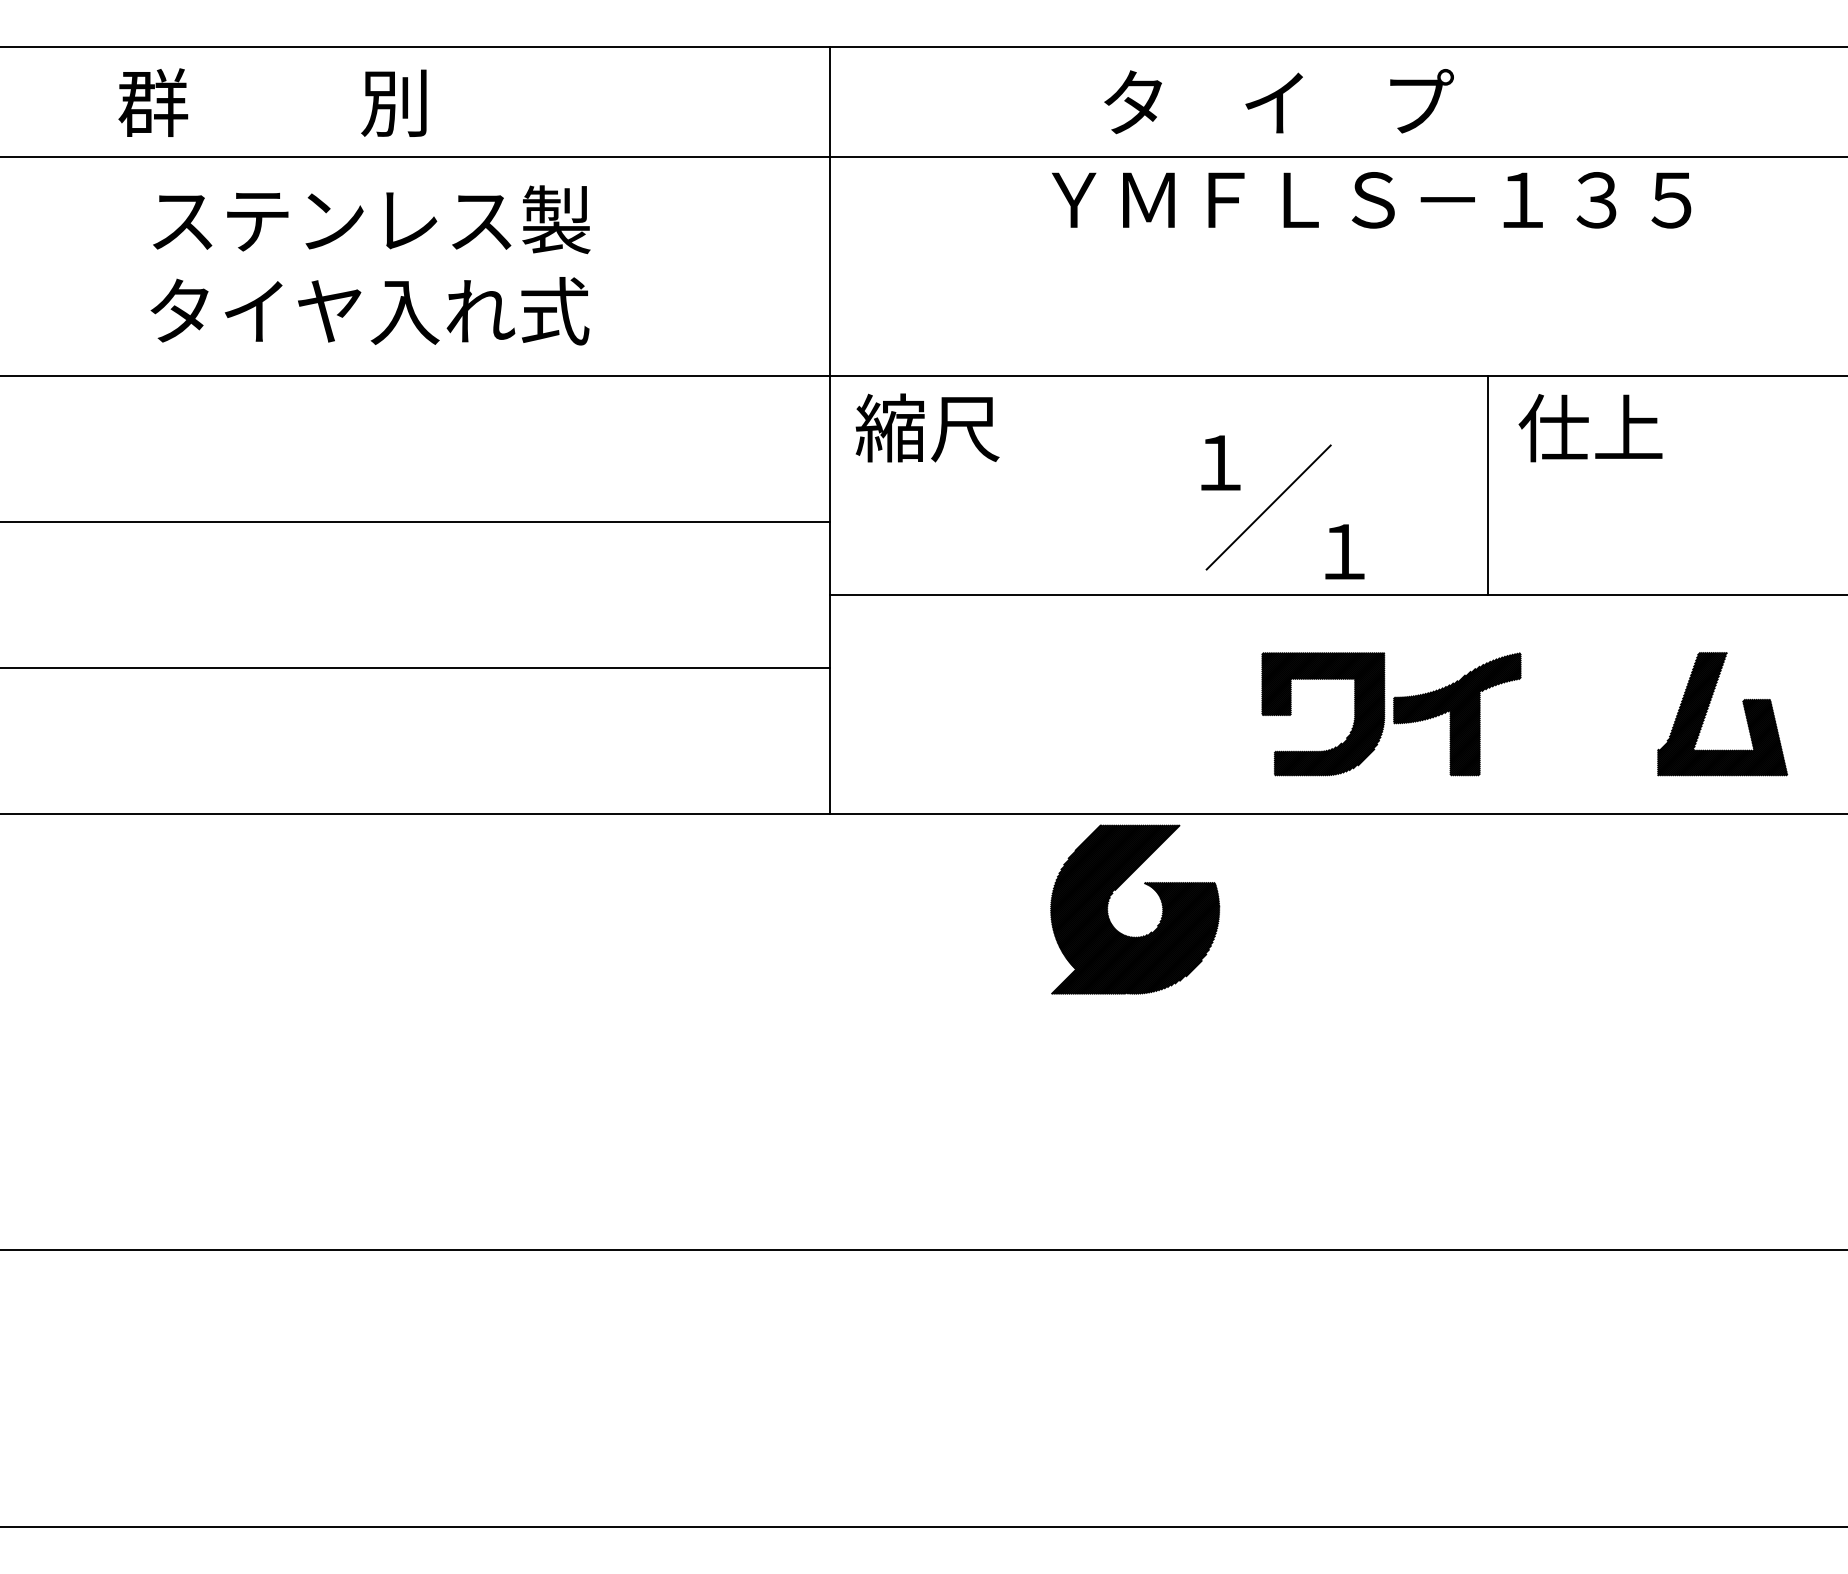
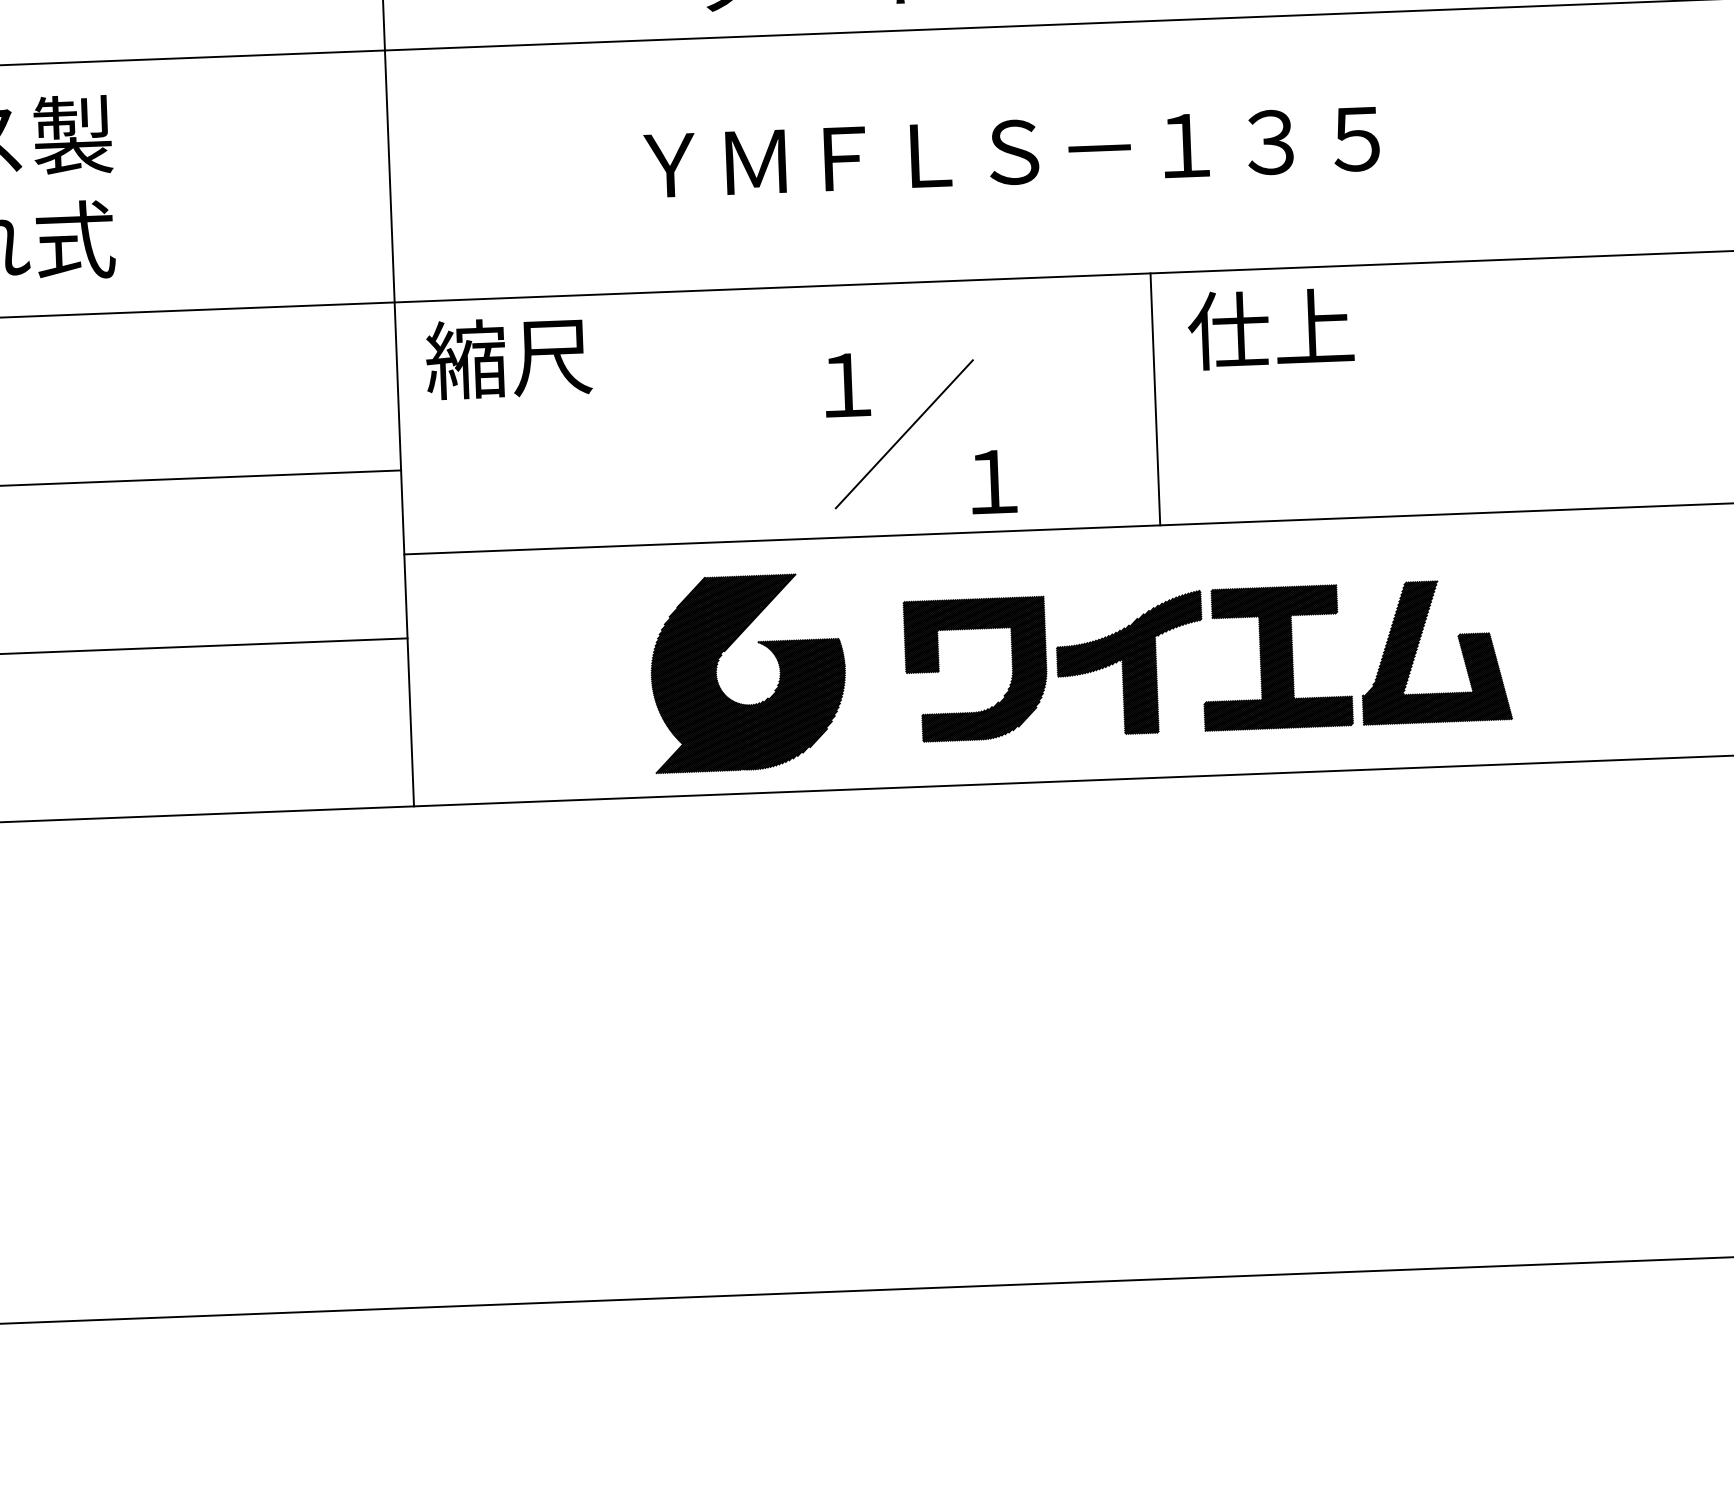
text: (1371, 200) -> (1011, 152), moved
part: (1584, 714) -> (1276, 658), added
part: (1159, 898) -> (775, 659), moved

